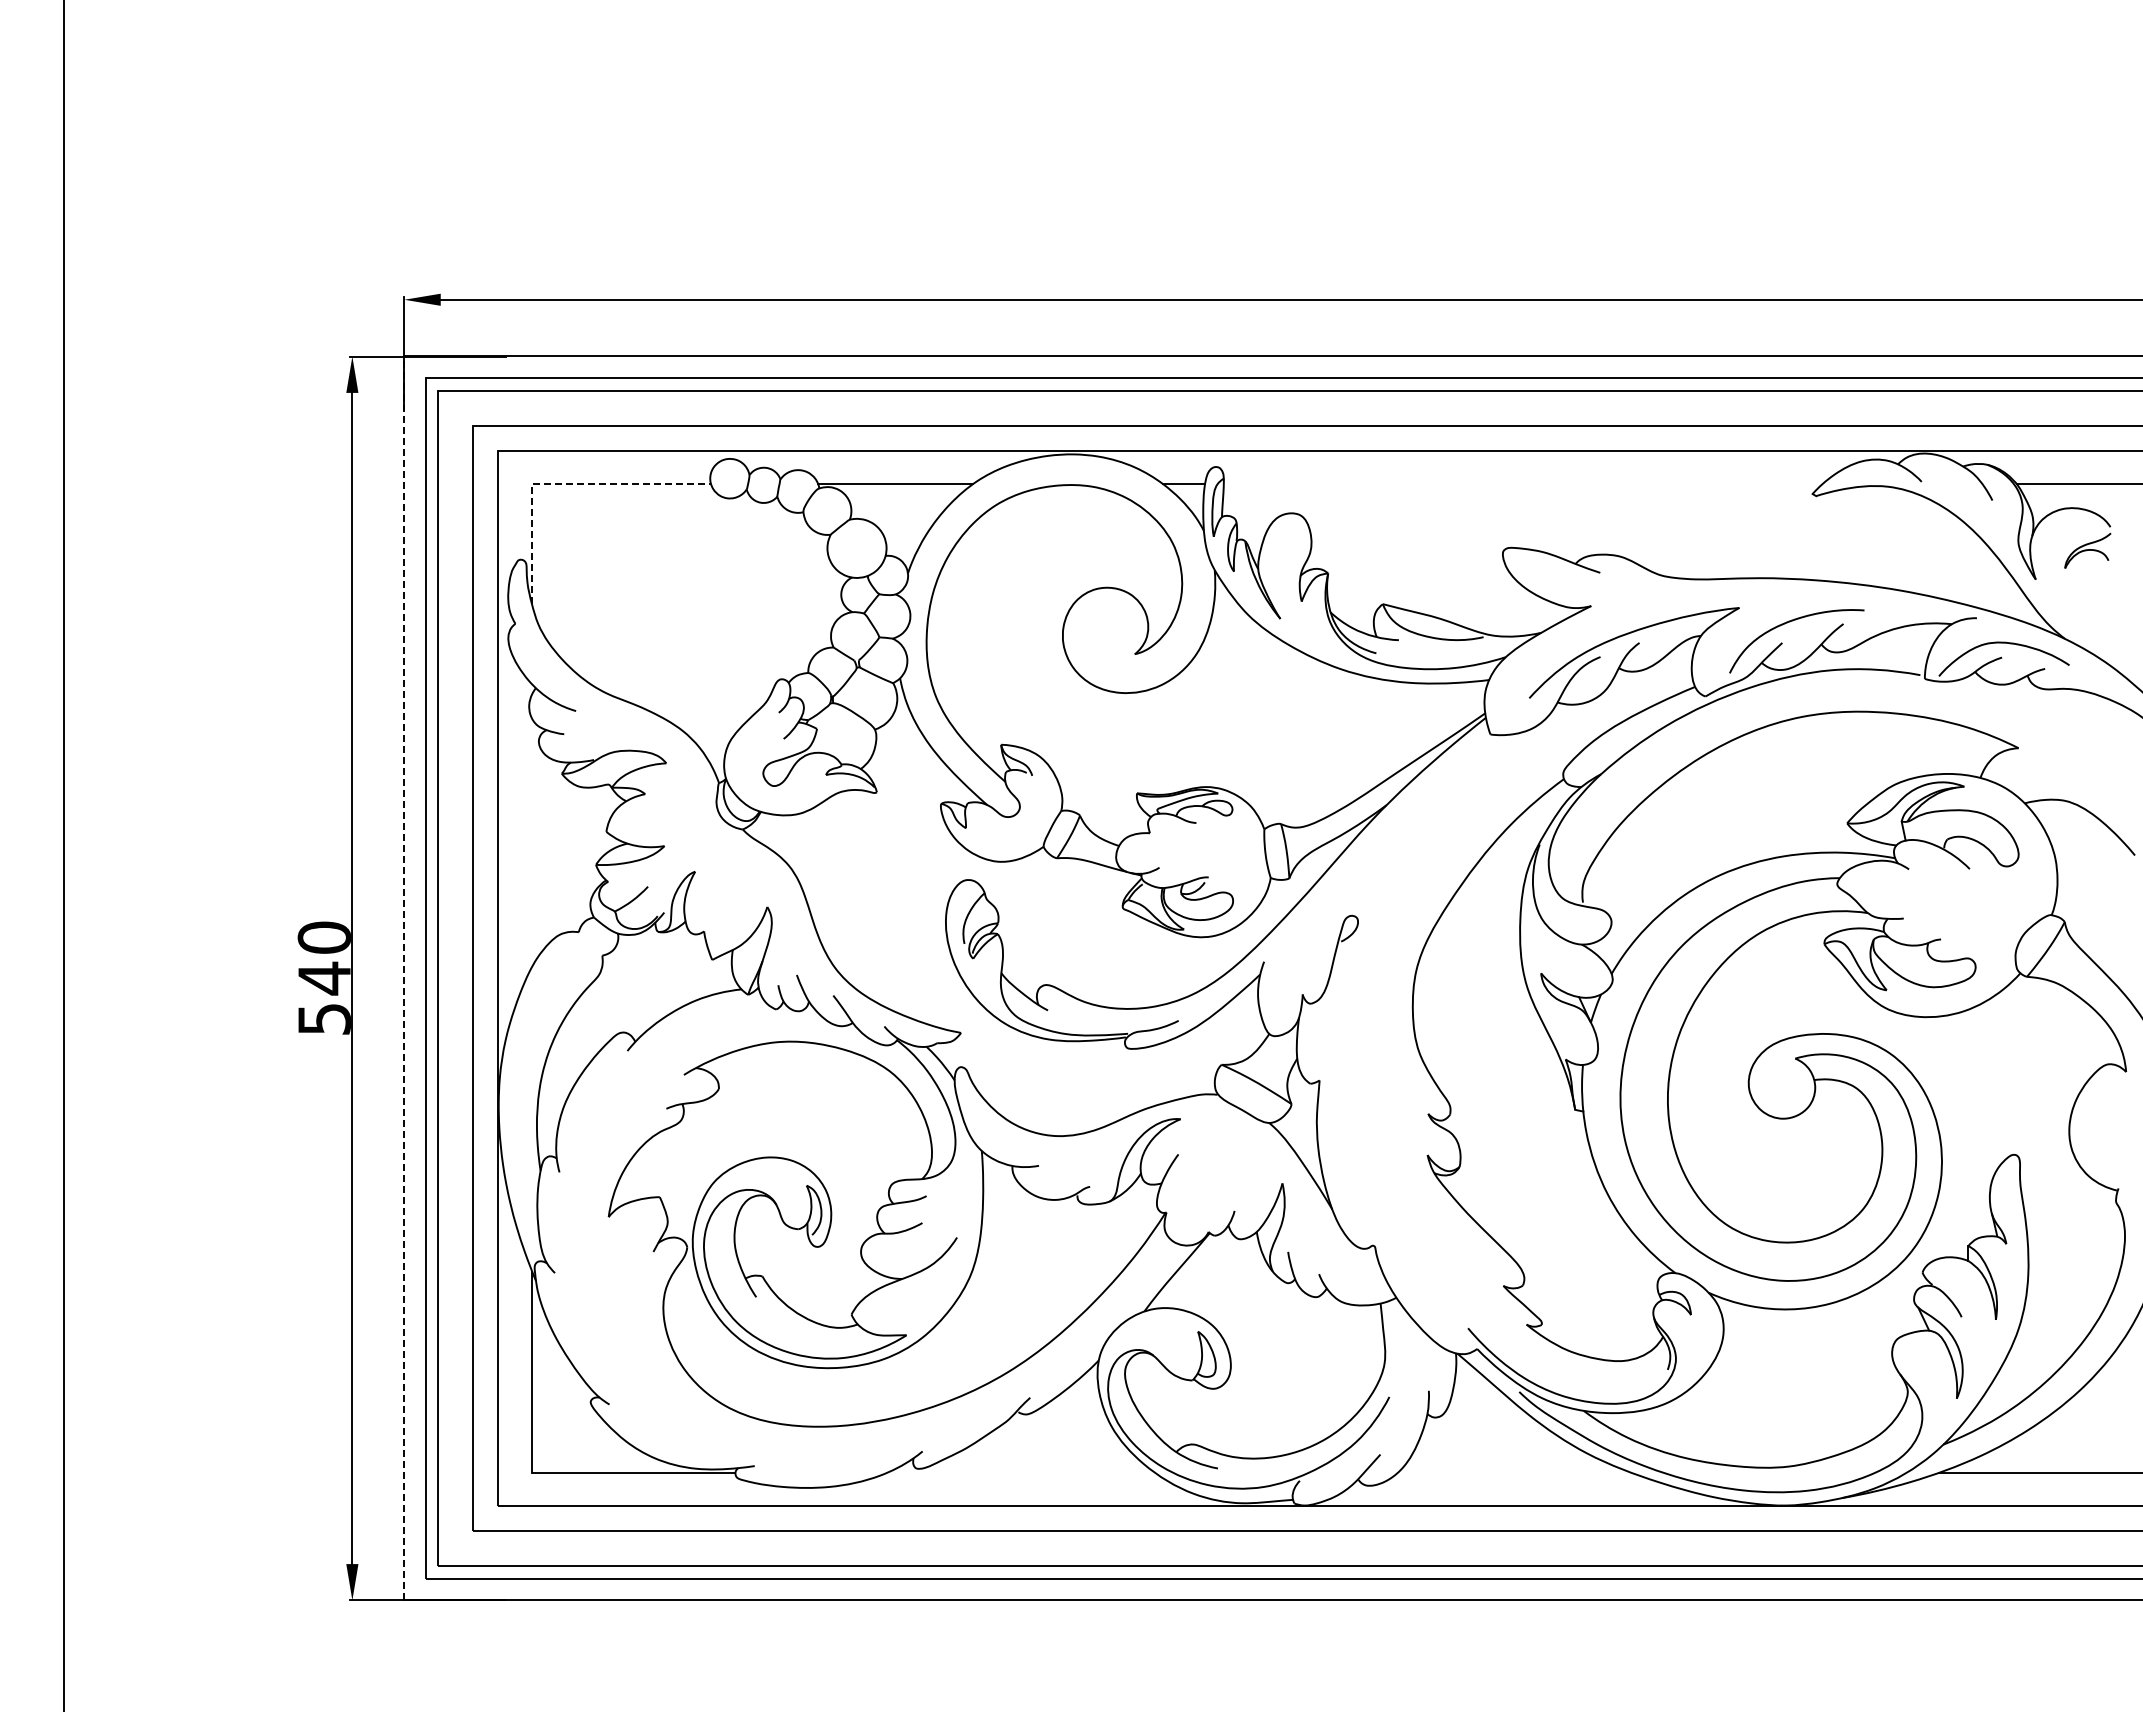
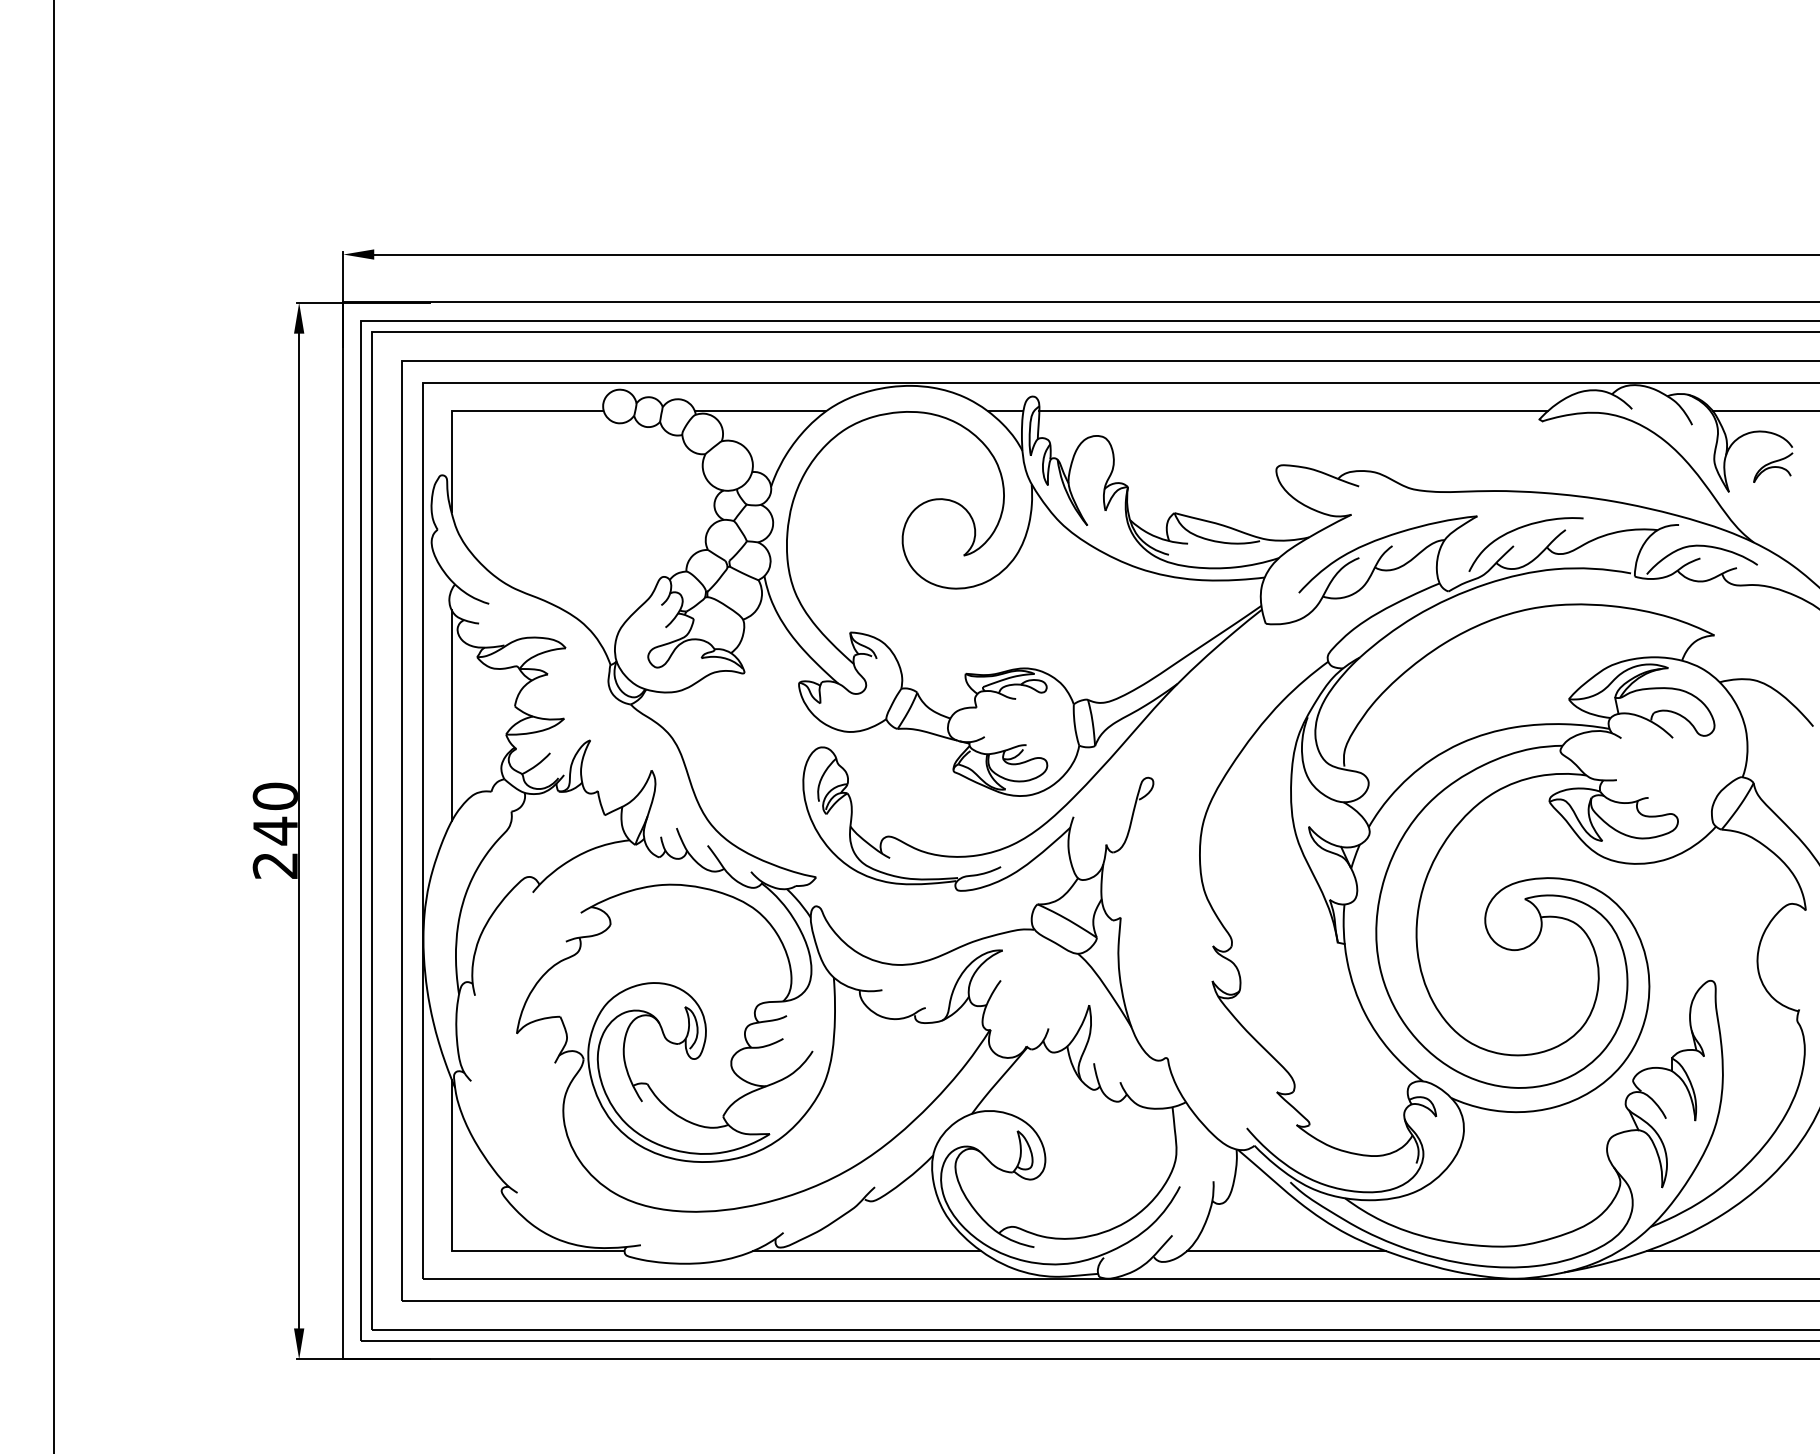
line: (561, 484) -> (476, 411), dashed -> solid
line: (1522, 484) -> (1293, 411), added
line: (531, 842) -> (451, 715), added
line: (404, 977) -> (343, 830), dashed -> solid
text: (323, 1019) -> (274, 865), 540 -> 240
line: (1020, 1472) -> (866, 1250), added
line: (1514, 1472) -> (1286, 1250), added

